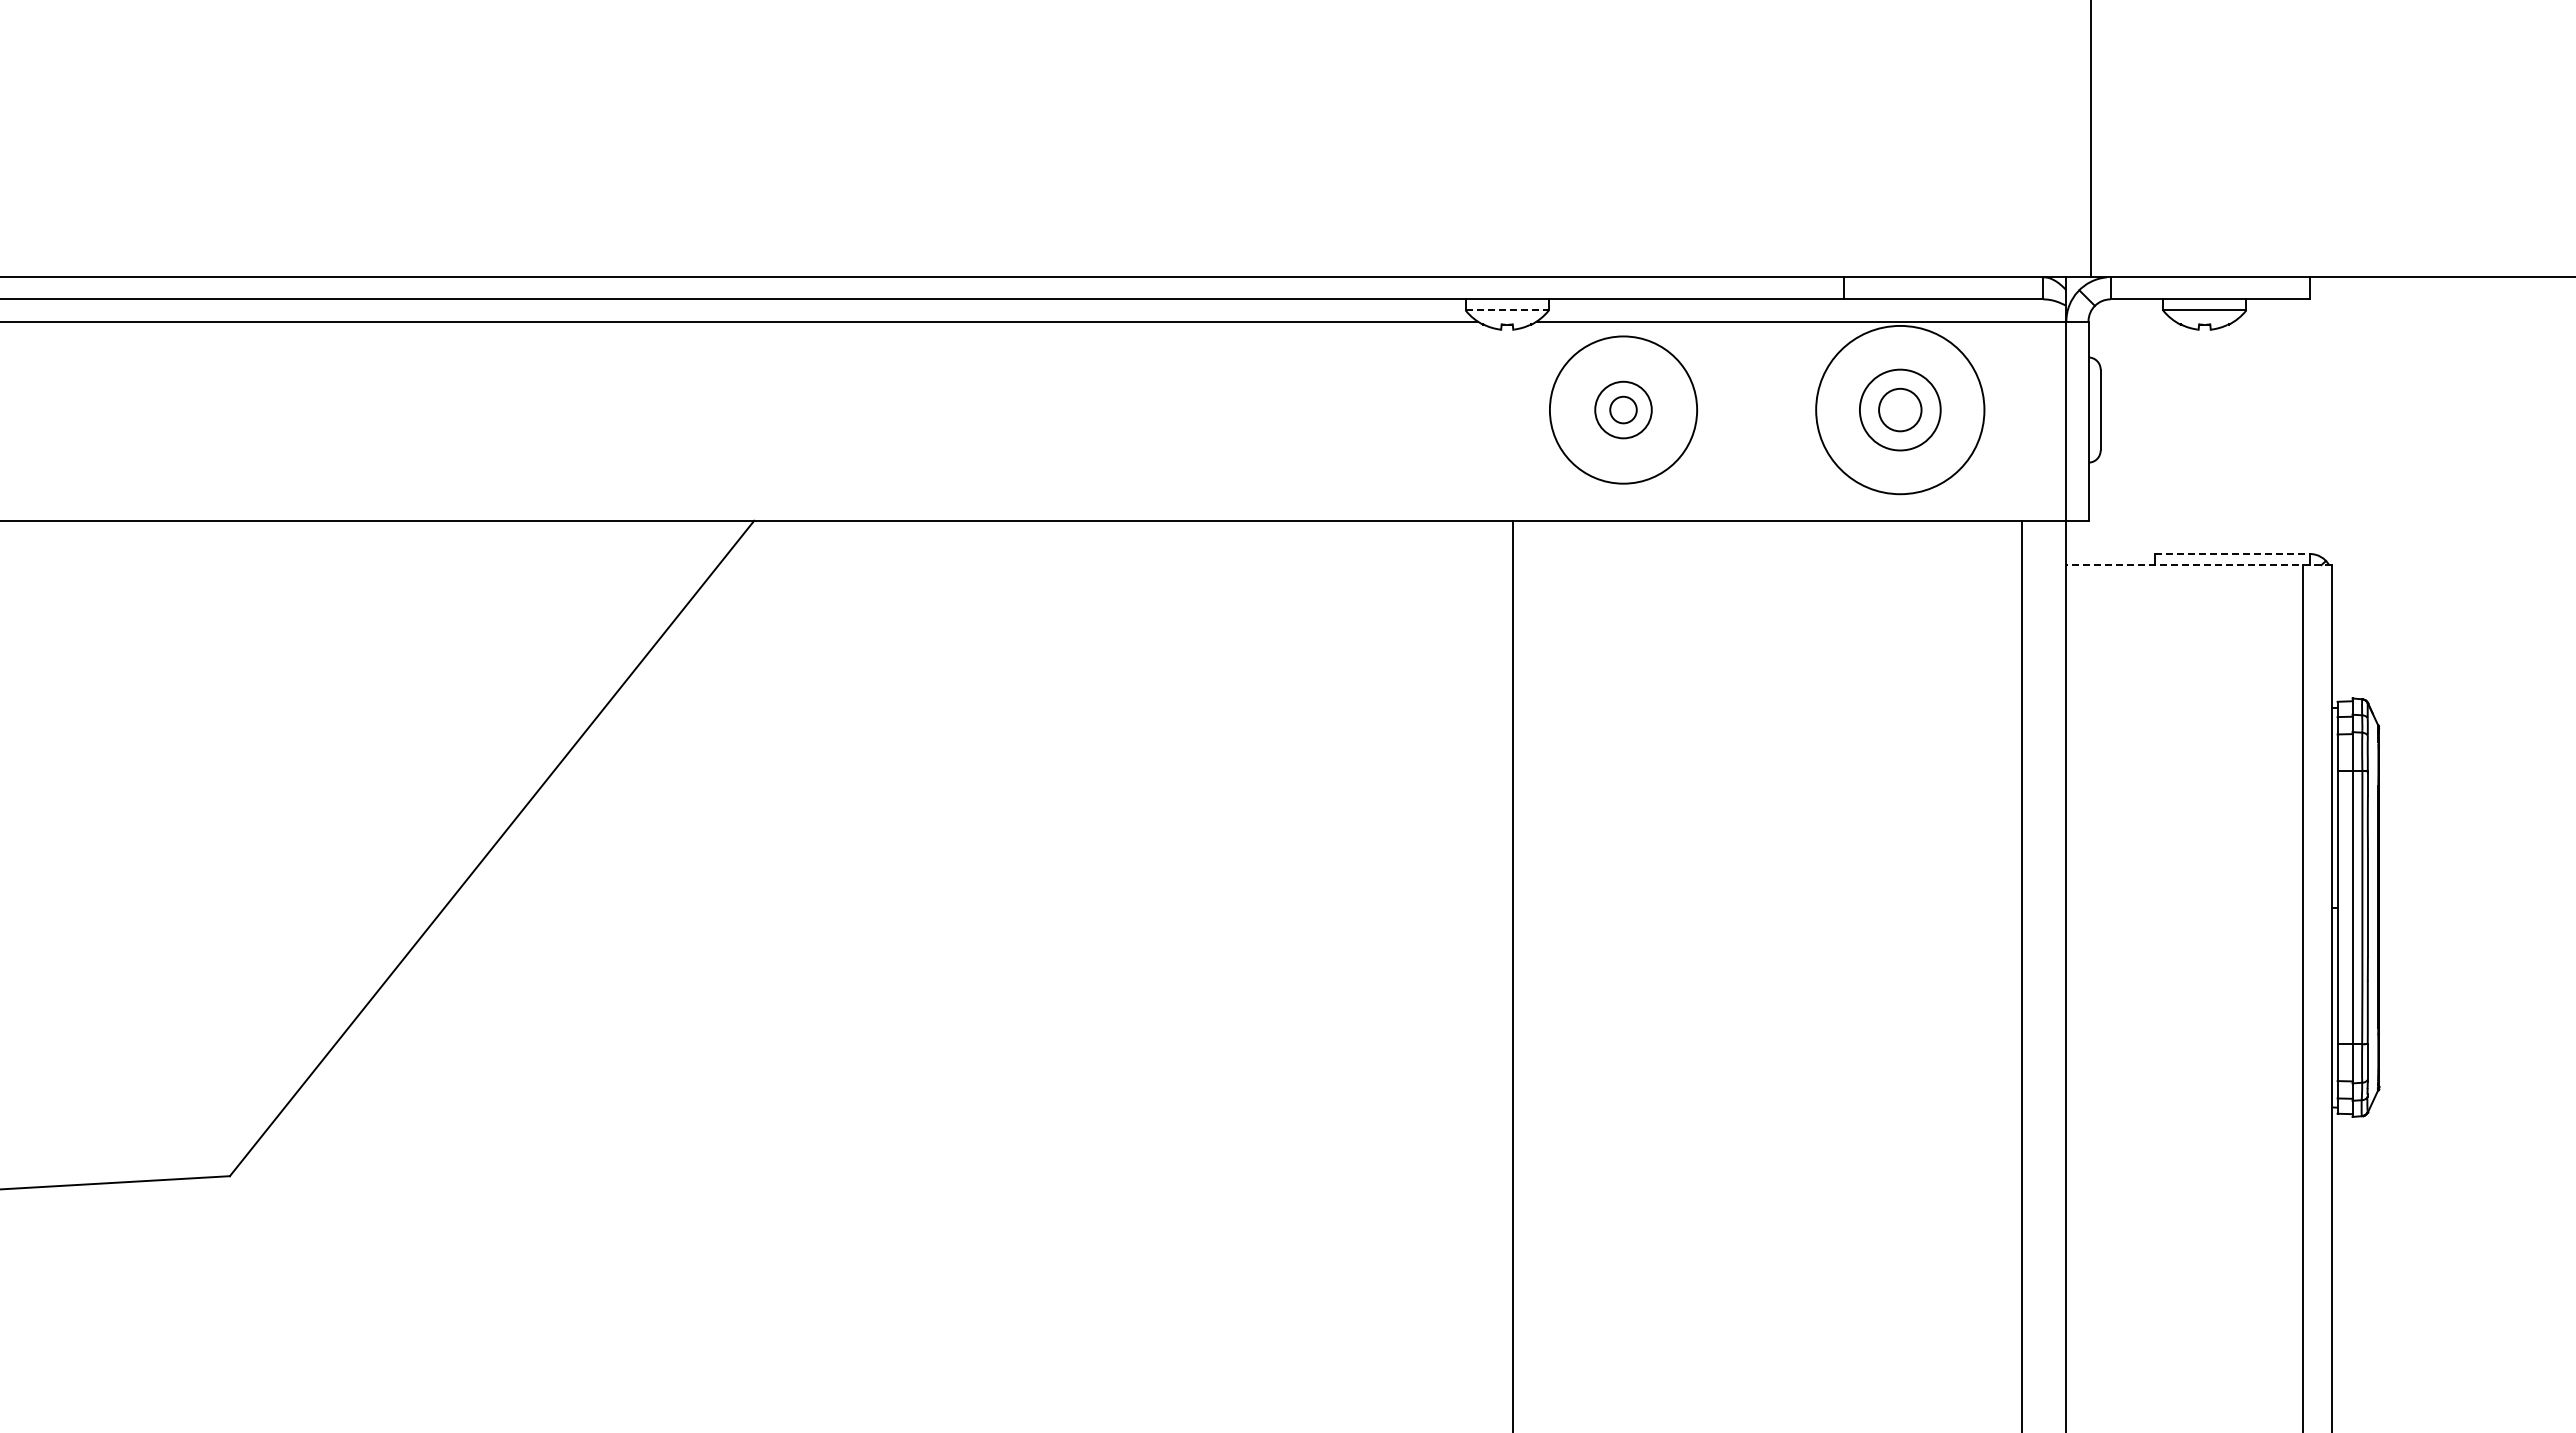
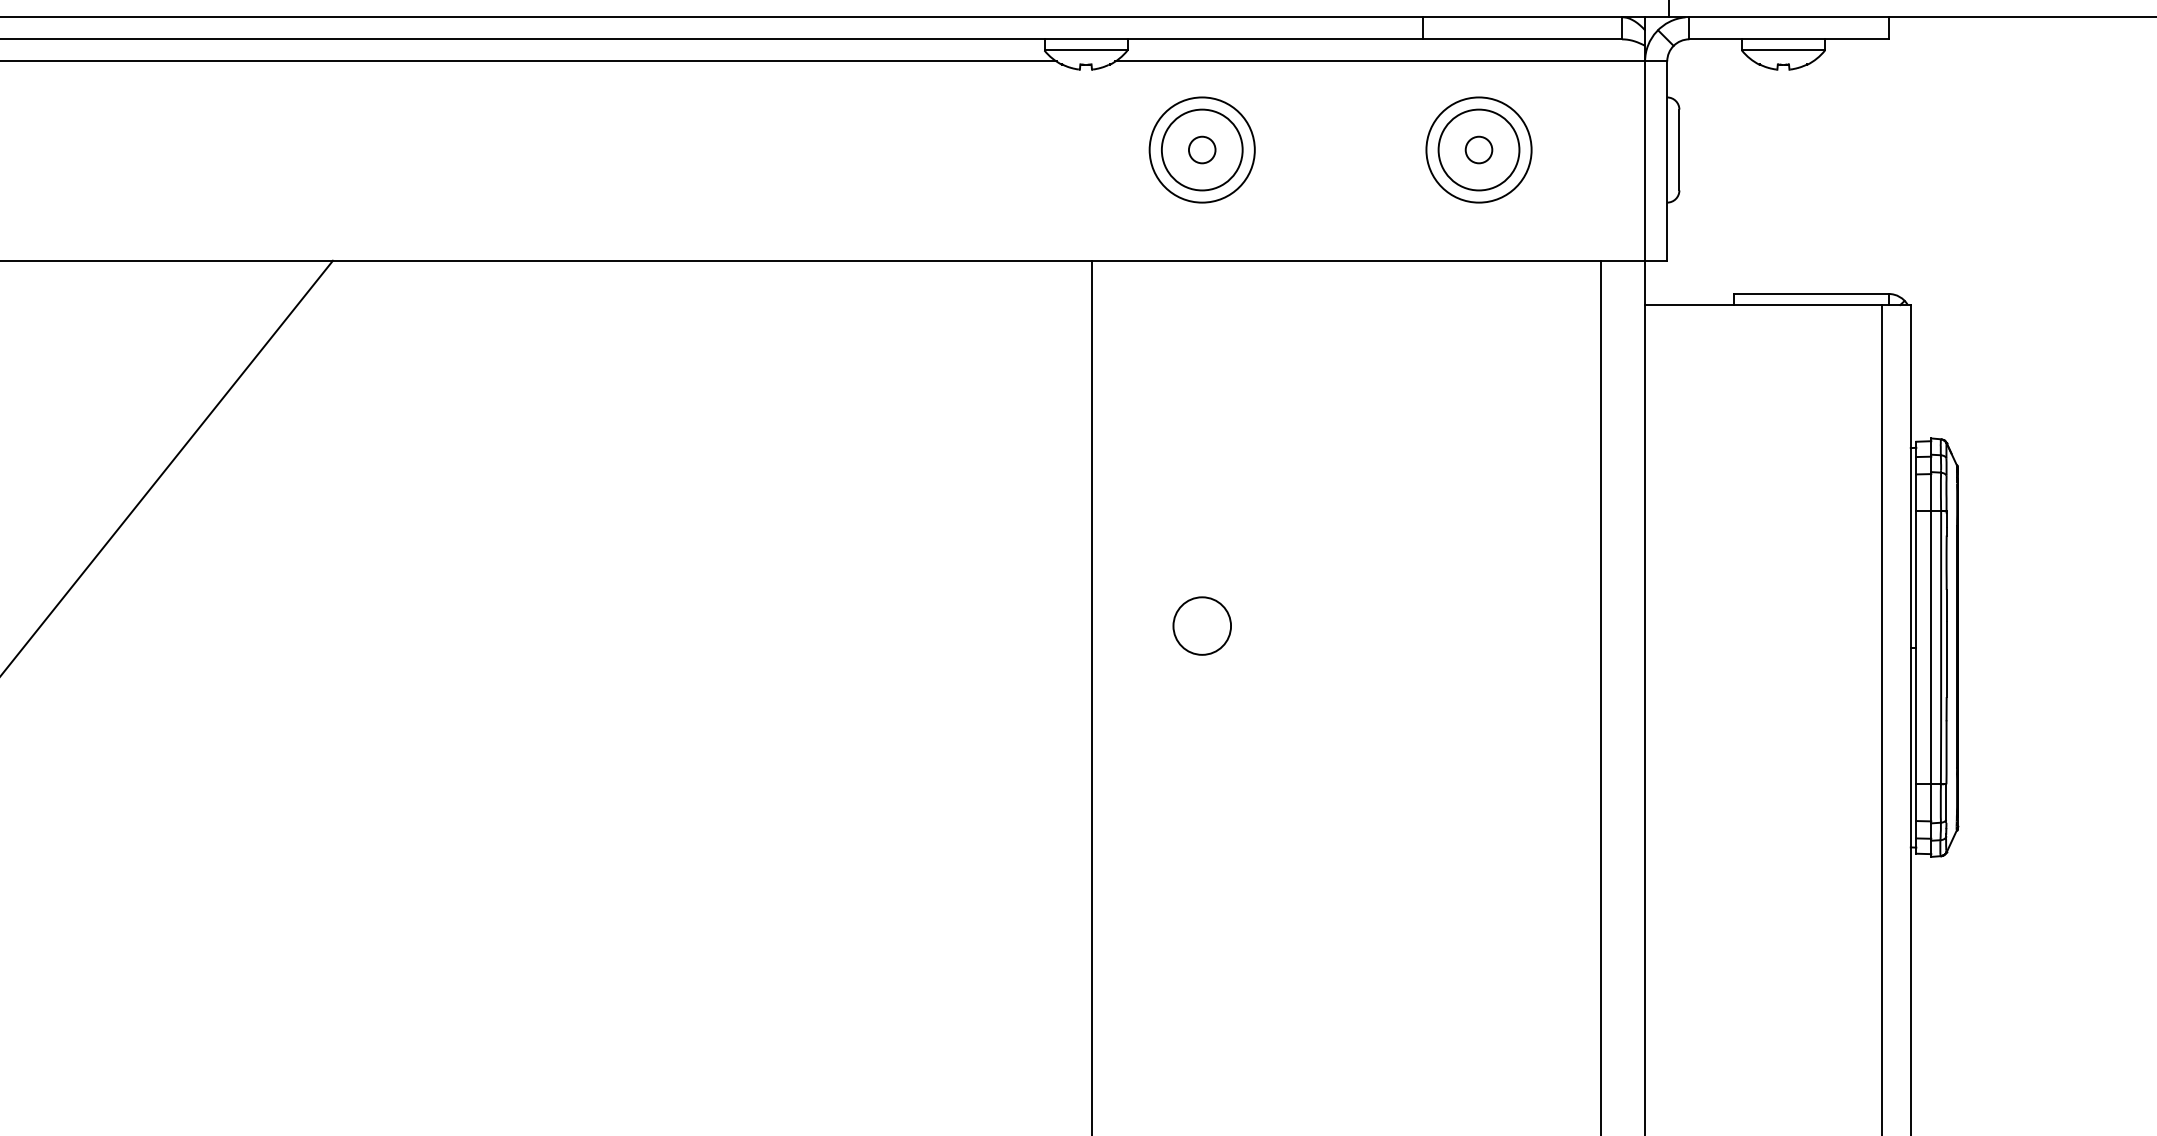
line: (1507, 310) -> (1086, 50), dashed -> solid
circle: (1623, 409) -> (1202, 149), size x0.71
circle: (1623, 409) -> (1202, 149), size x1.43
circle: (1899, 409) -> (1478, 149), size x0.62
circle: (1900, 409) -> (1479, 149), size x0.62
line: (2232, 554) -> (1811, 294), dashed -> solid
line: (2199, 565) -> (1778, 305), dashed -> solid
circle: (1623, 885) -> (1202, 625), added

